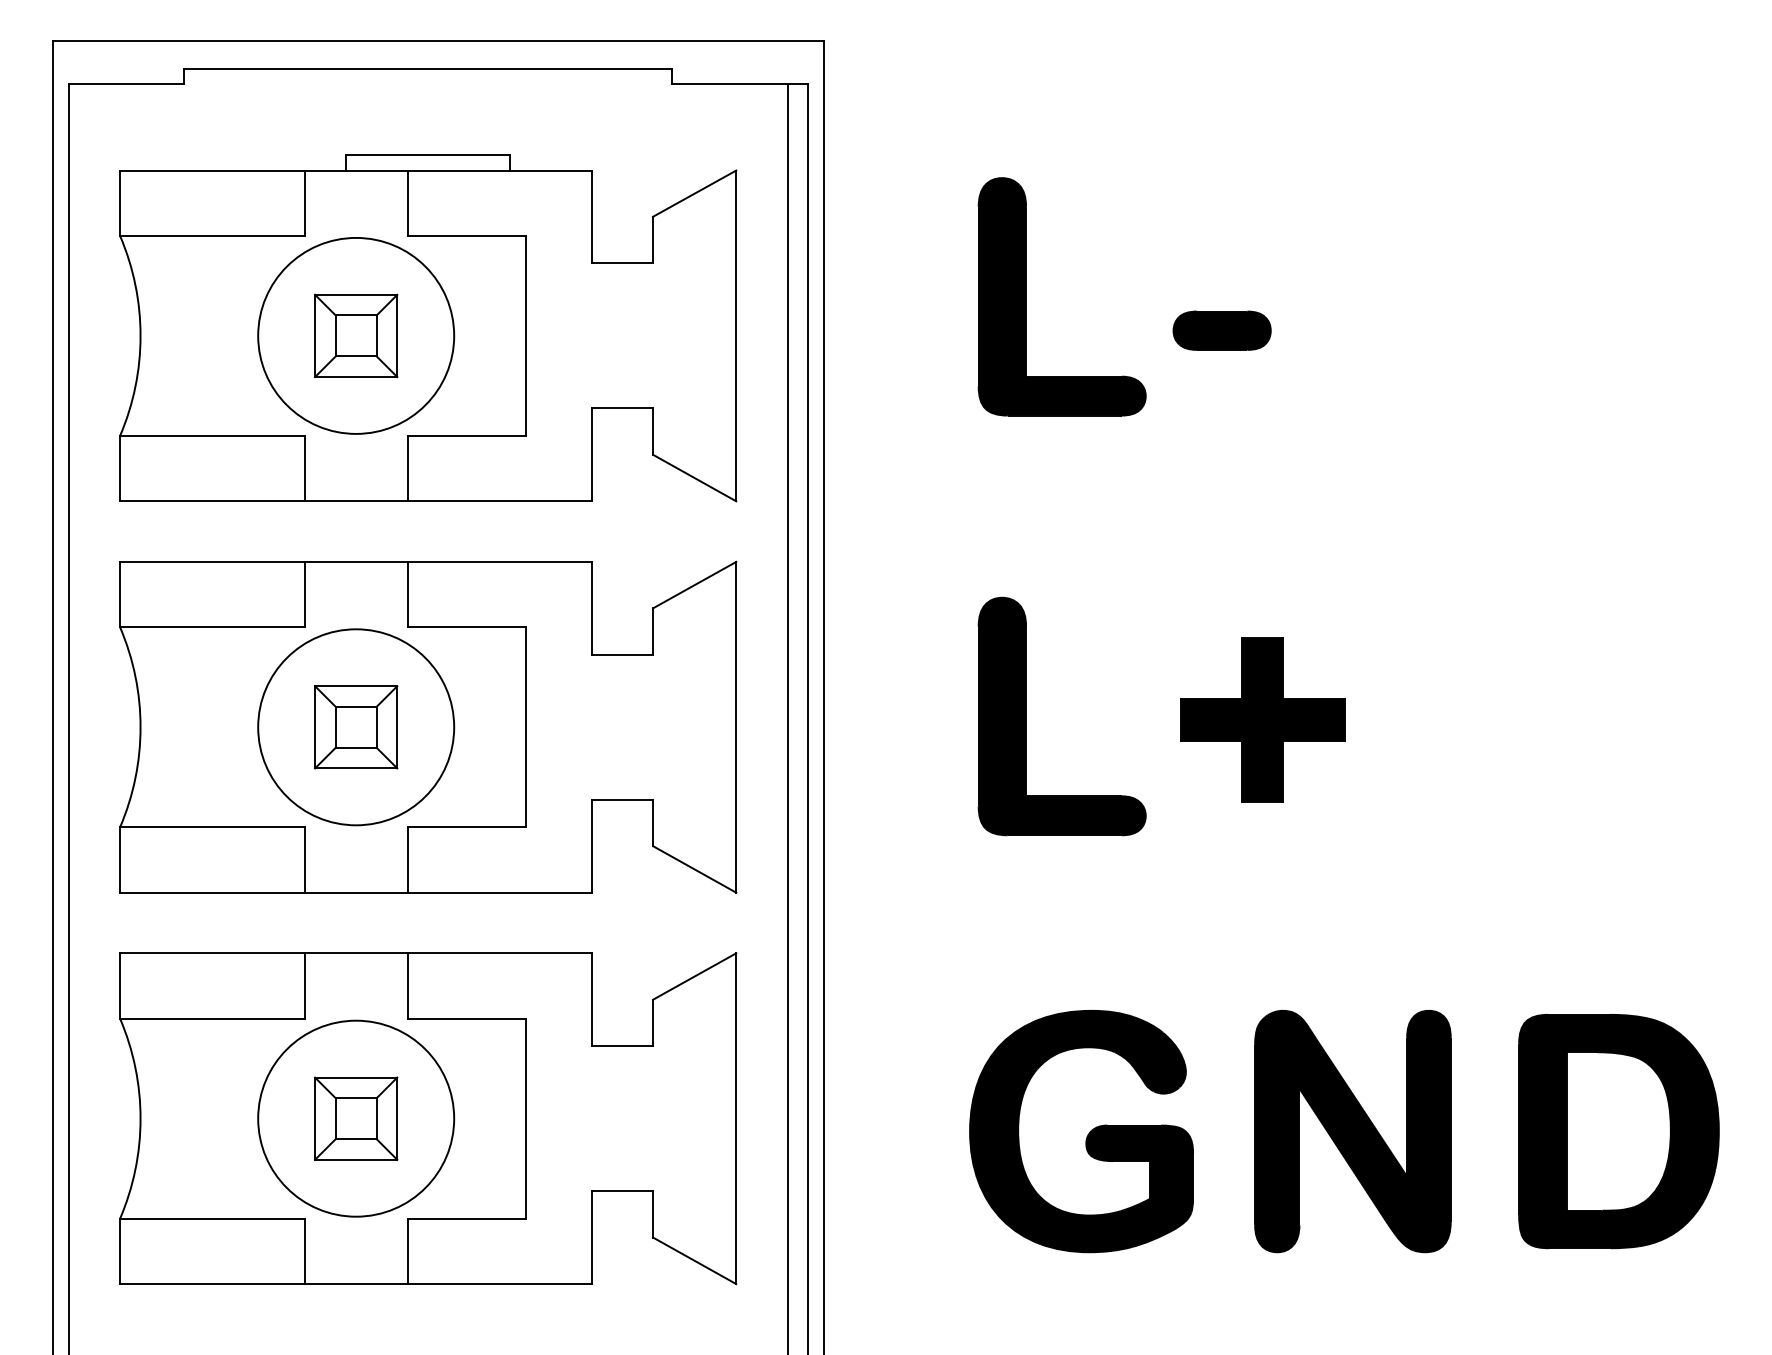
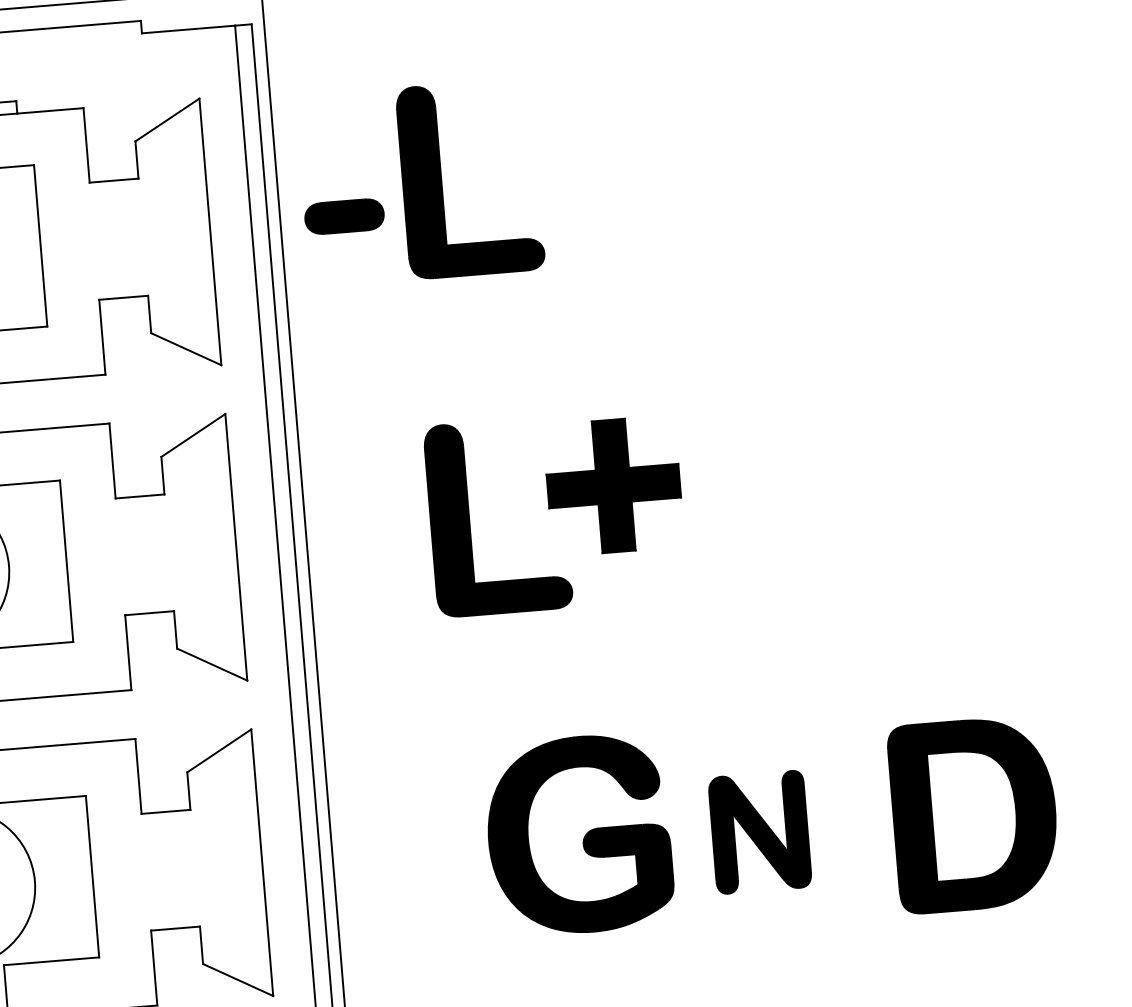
part: (1221, 330) -> (343, 216), moved
part: (1262, 719) -> (613, 485), moved
part: (1352, 1131) -> (759, 832), size x0.6
part: (1087, 1134) -> (584, 836), moved

